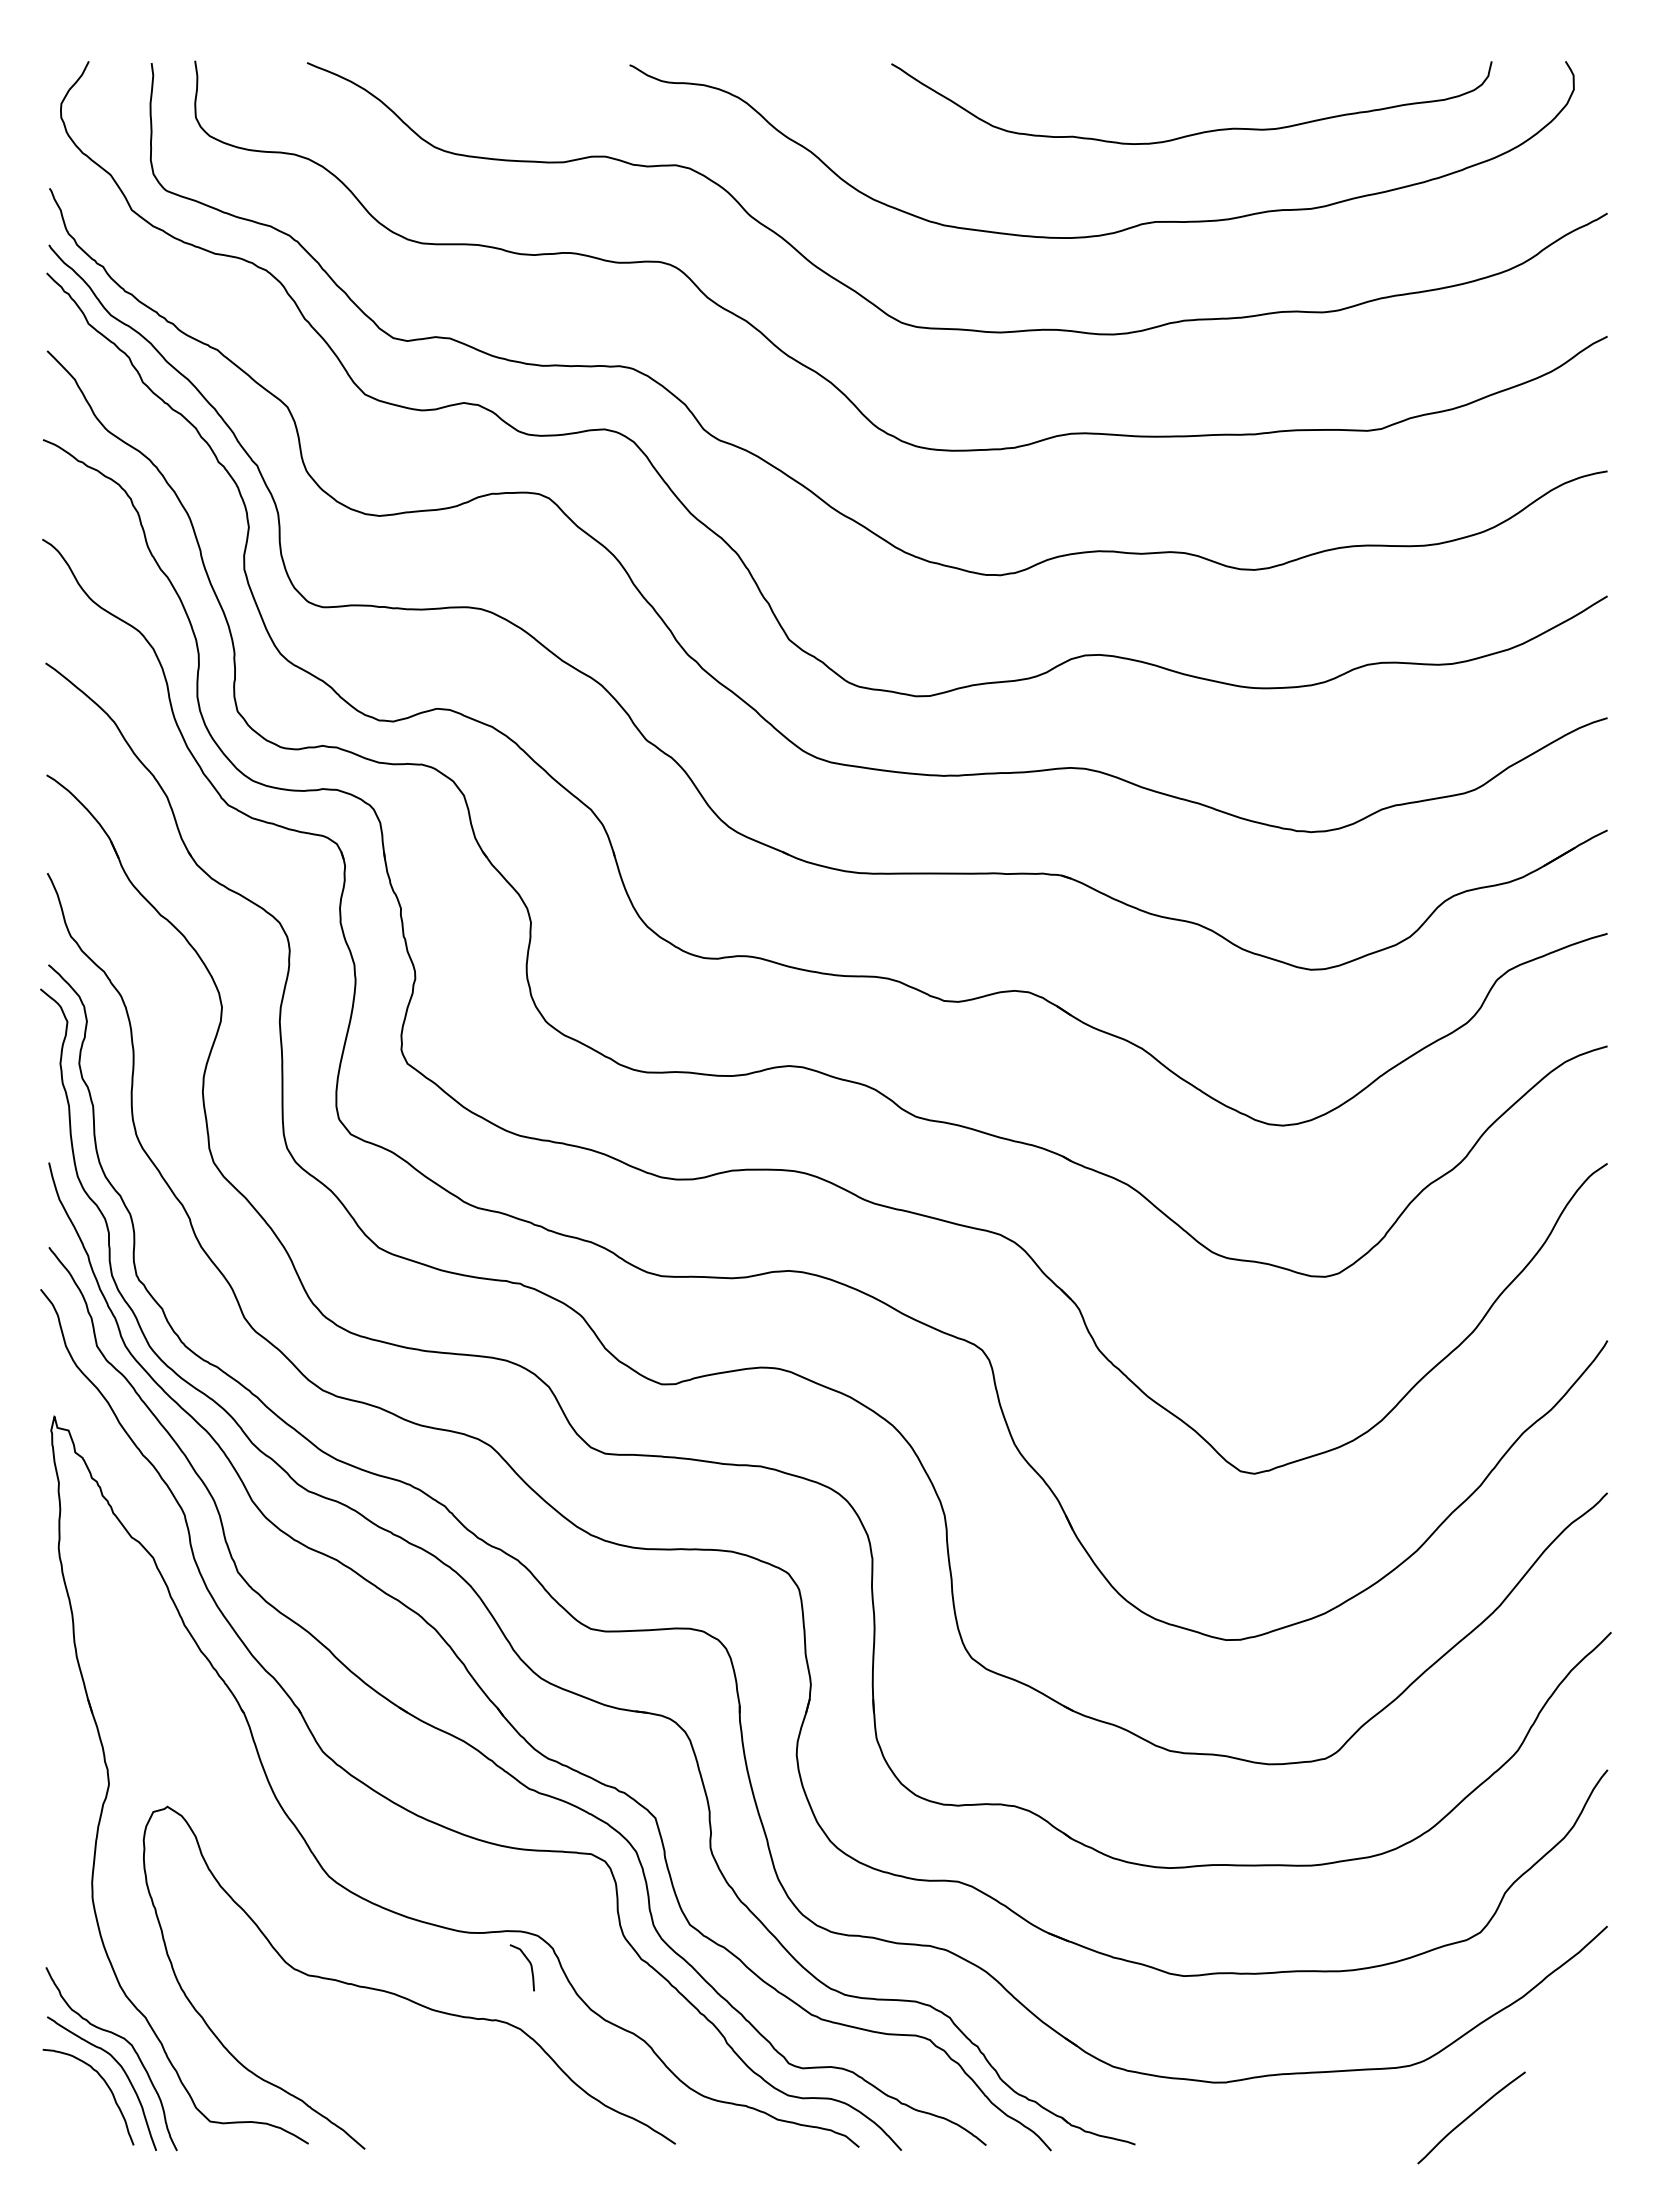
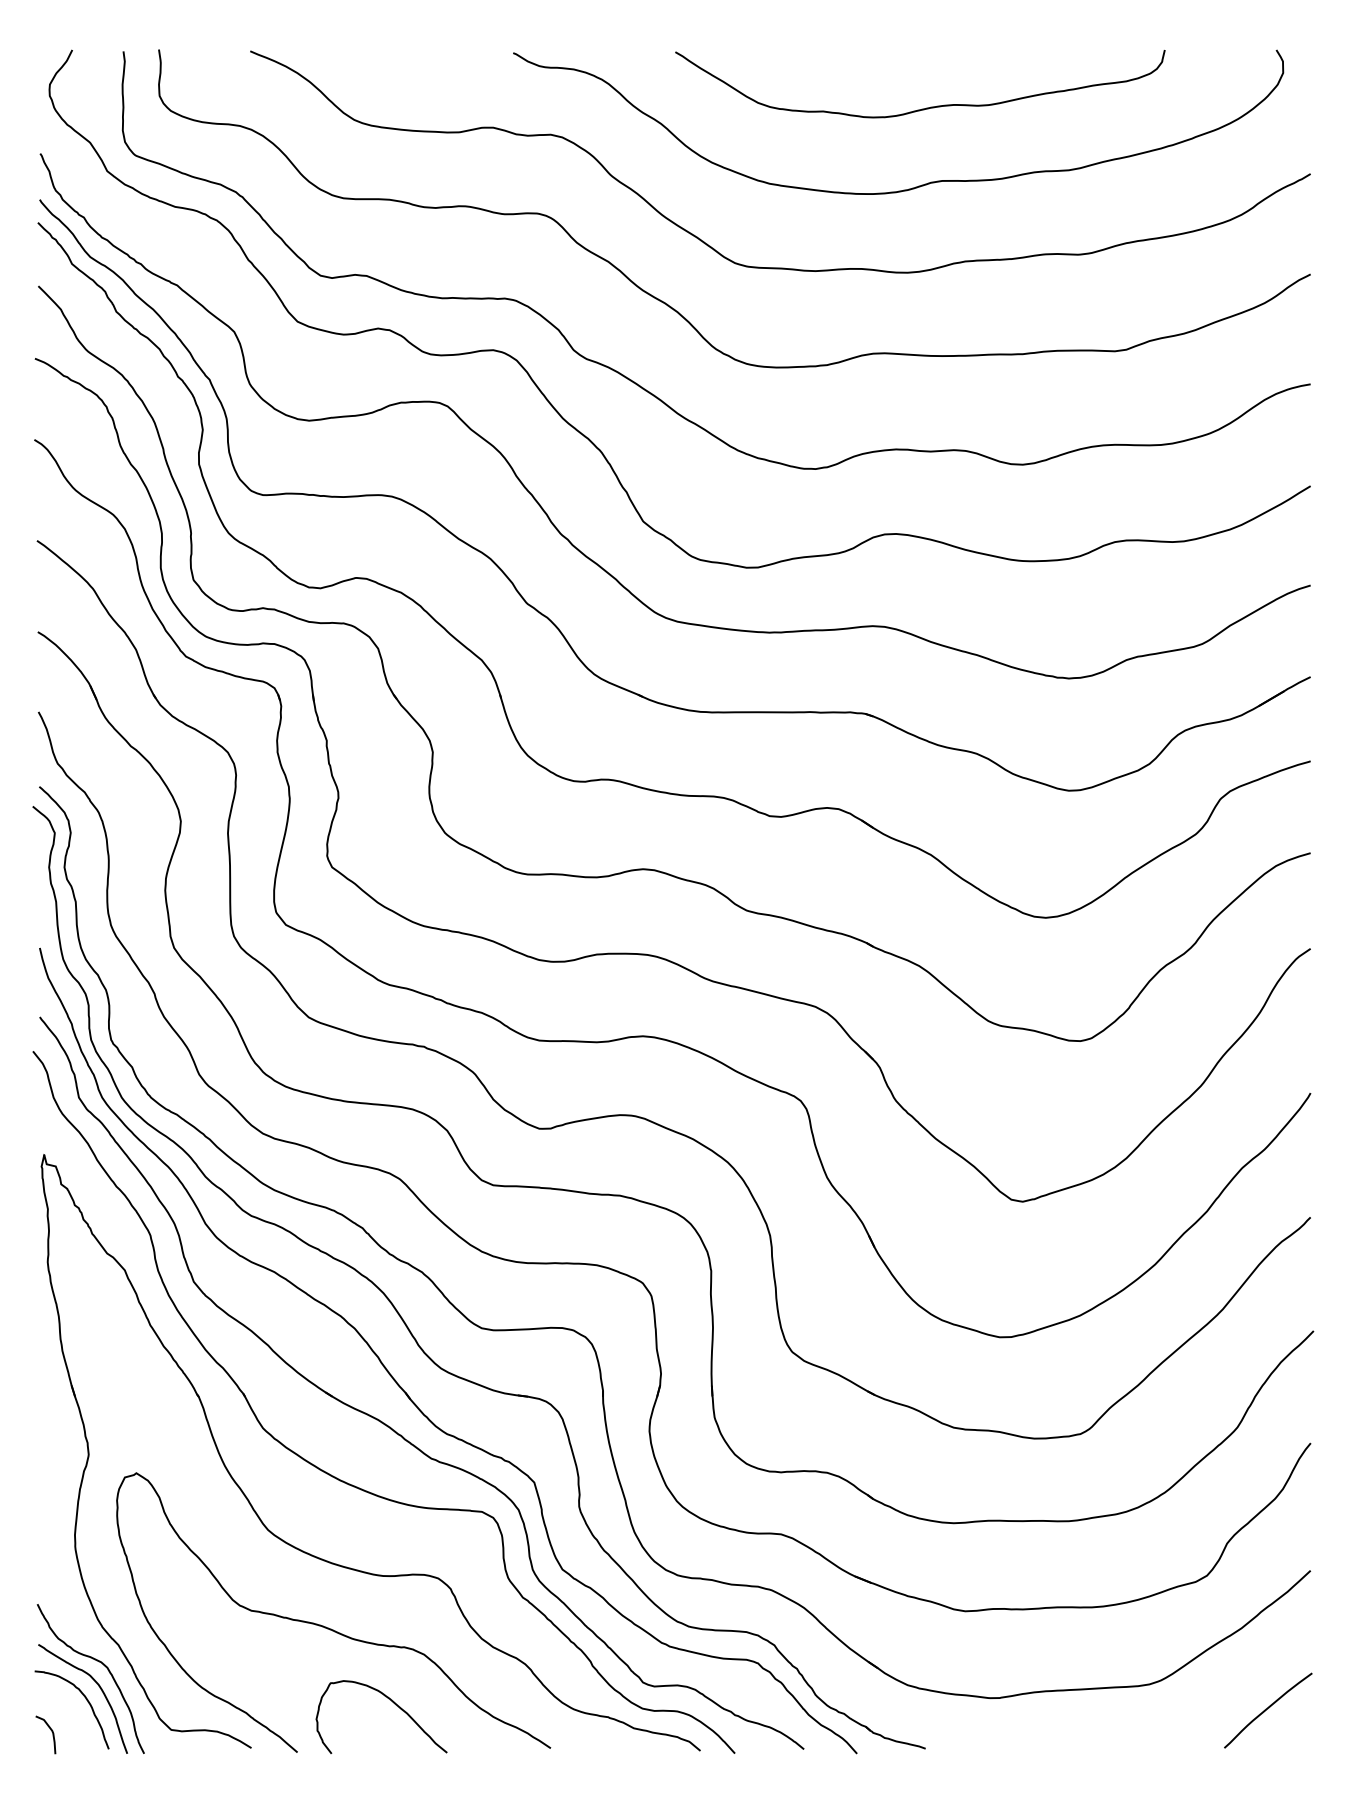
curve: (1197, 132) -> (924, 108), moved
curve: (528, 1962) -> (50, 1730), moved
curve: (483, 2089) -> (394, 1703), added
curve: (1470, 2116) -> (1267, 1709), moved

